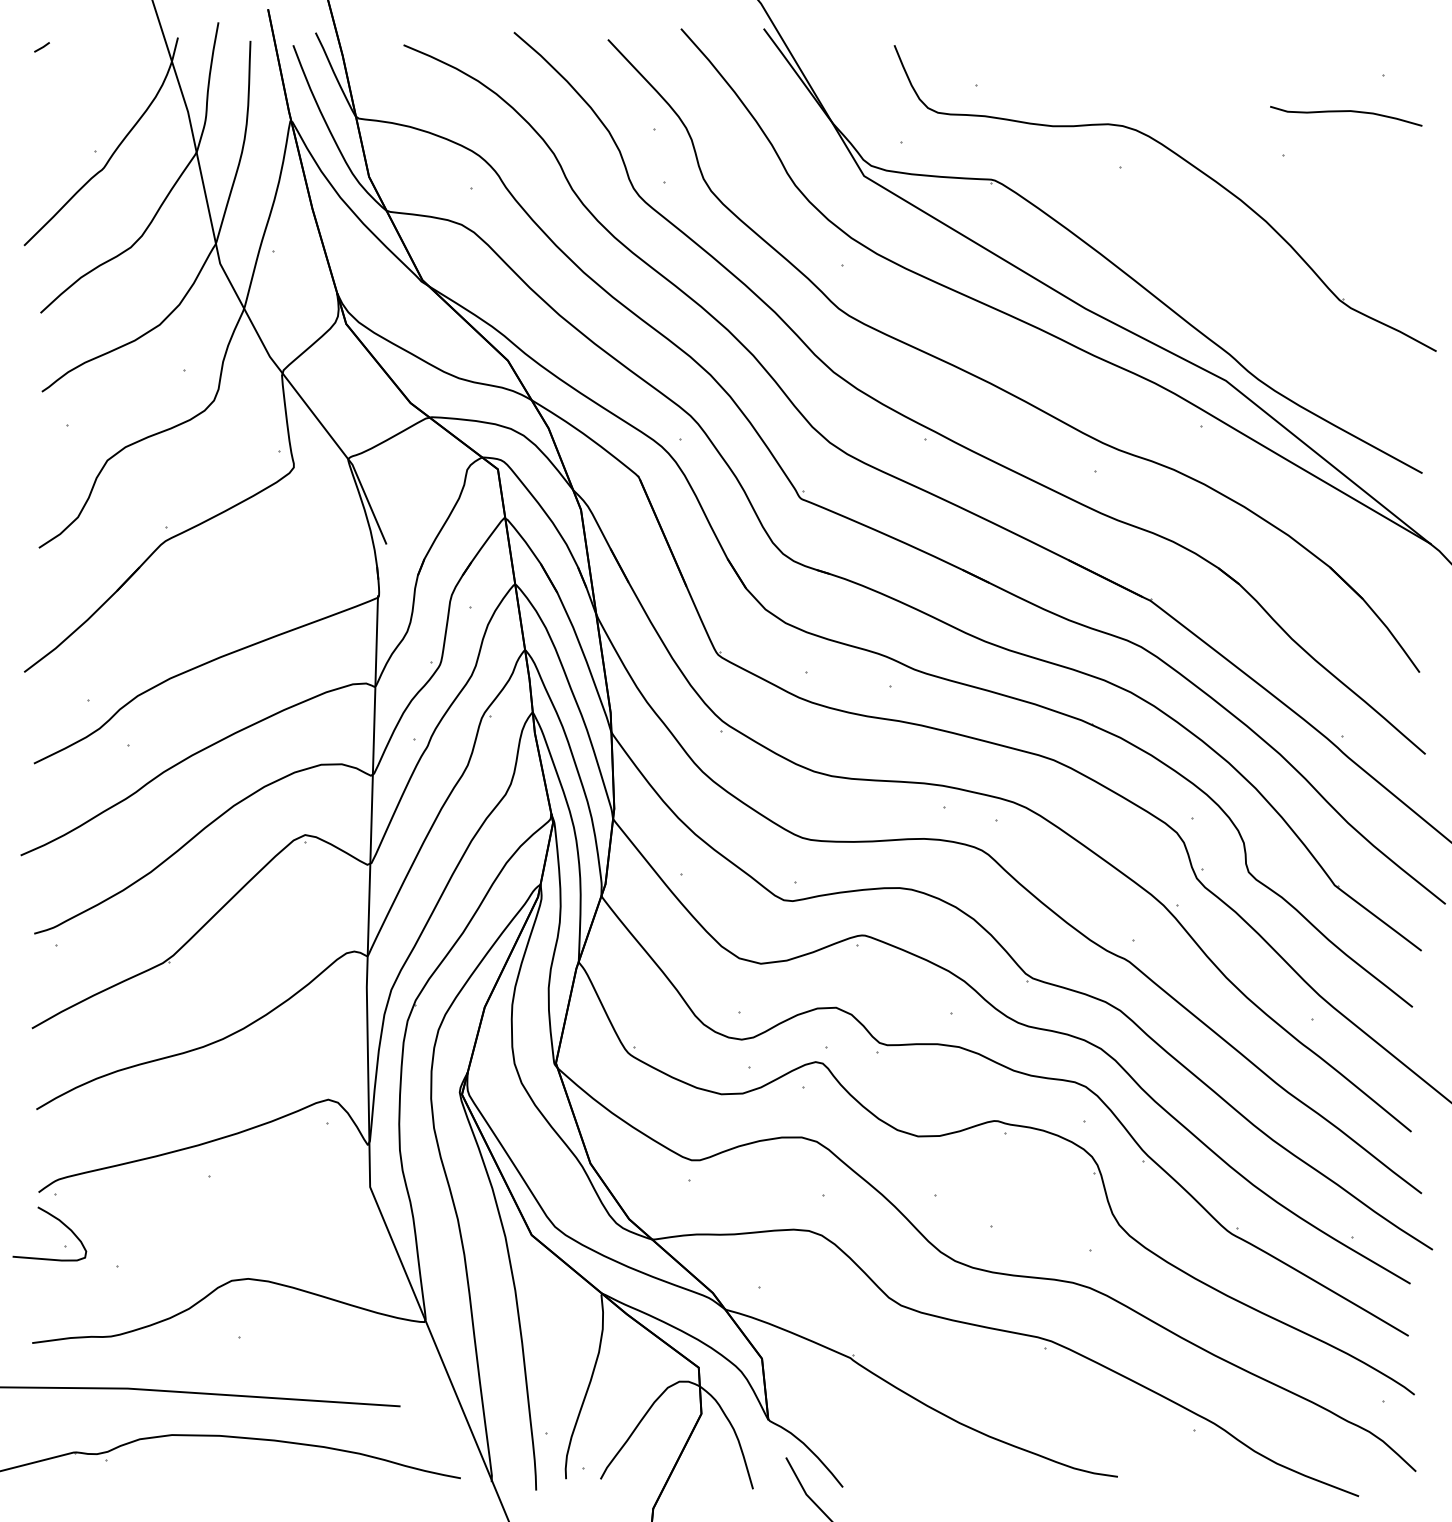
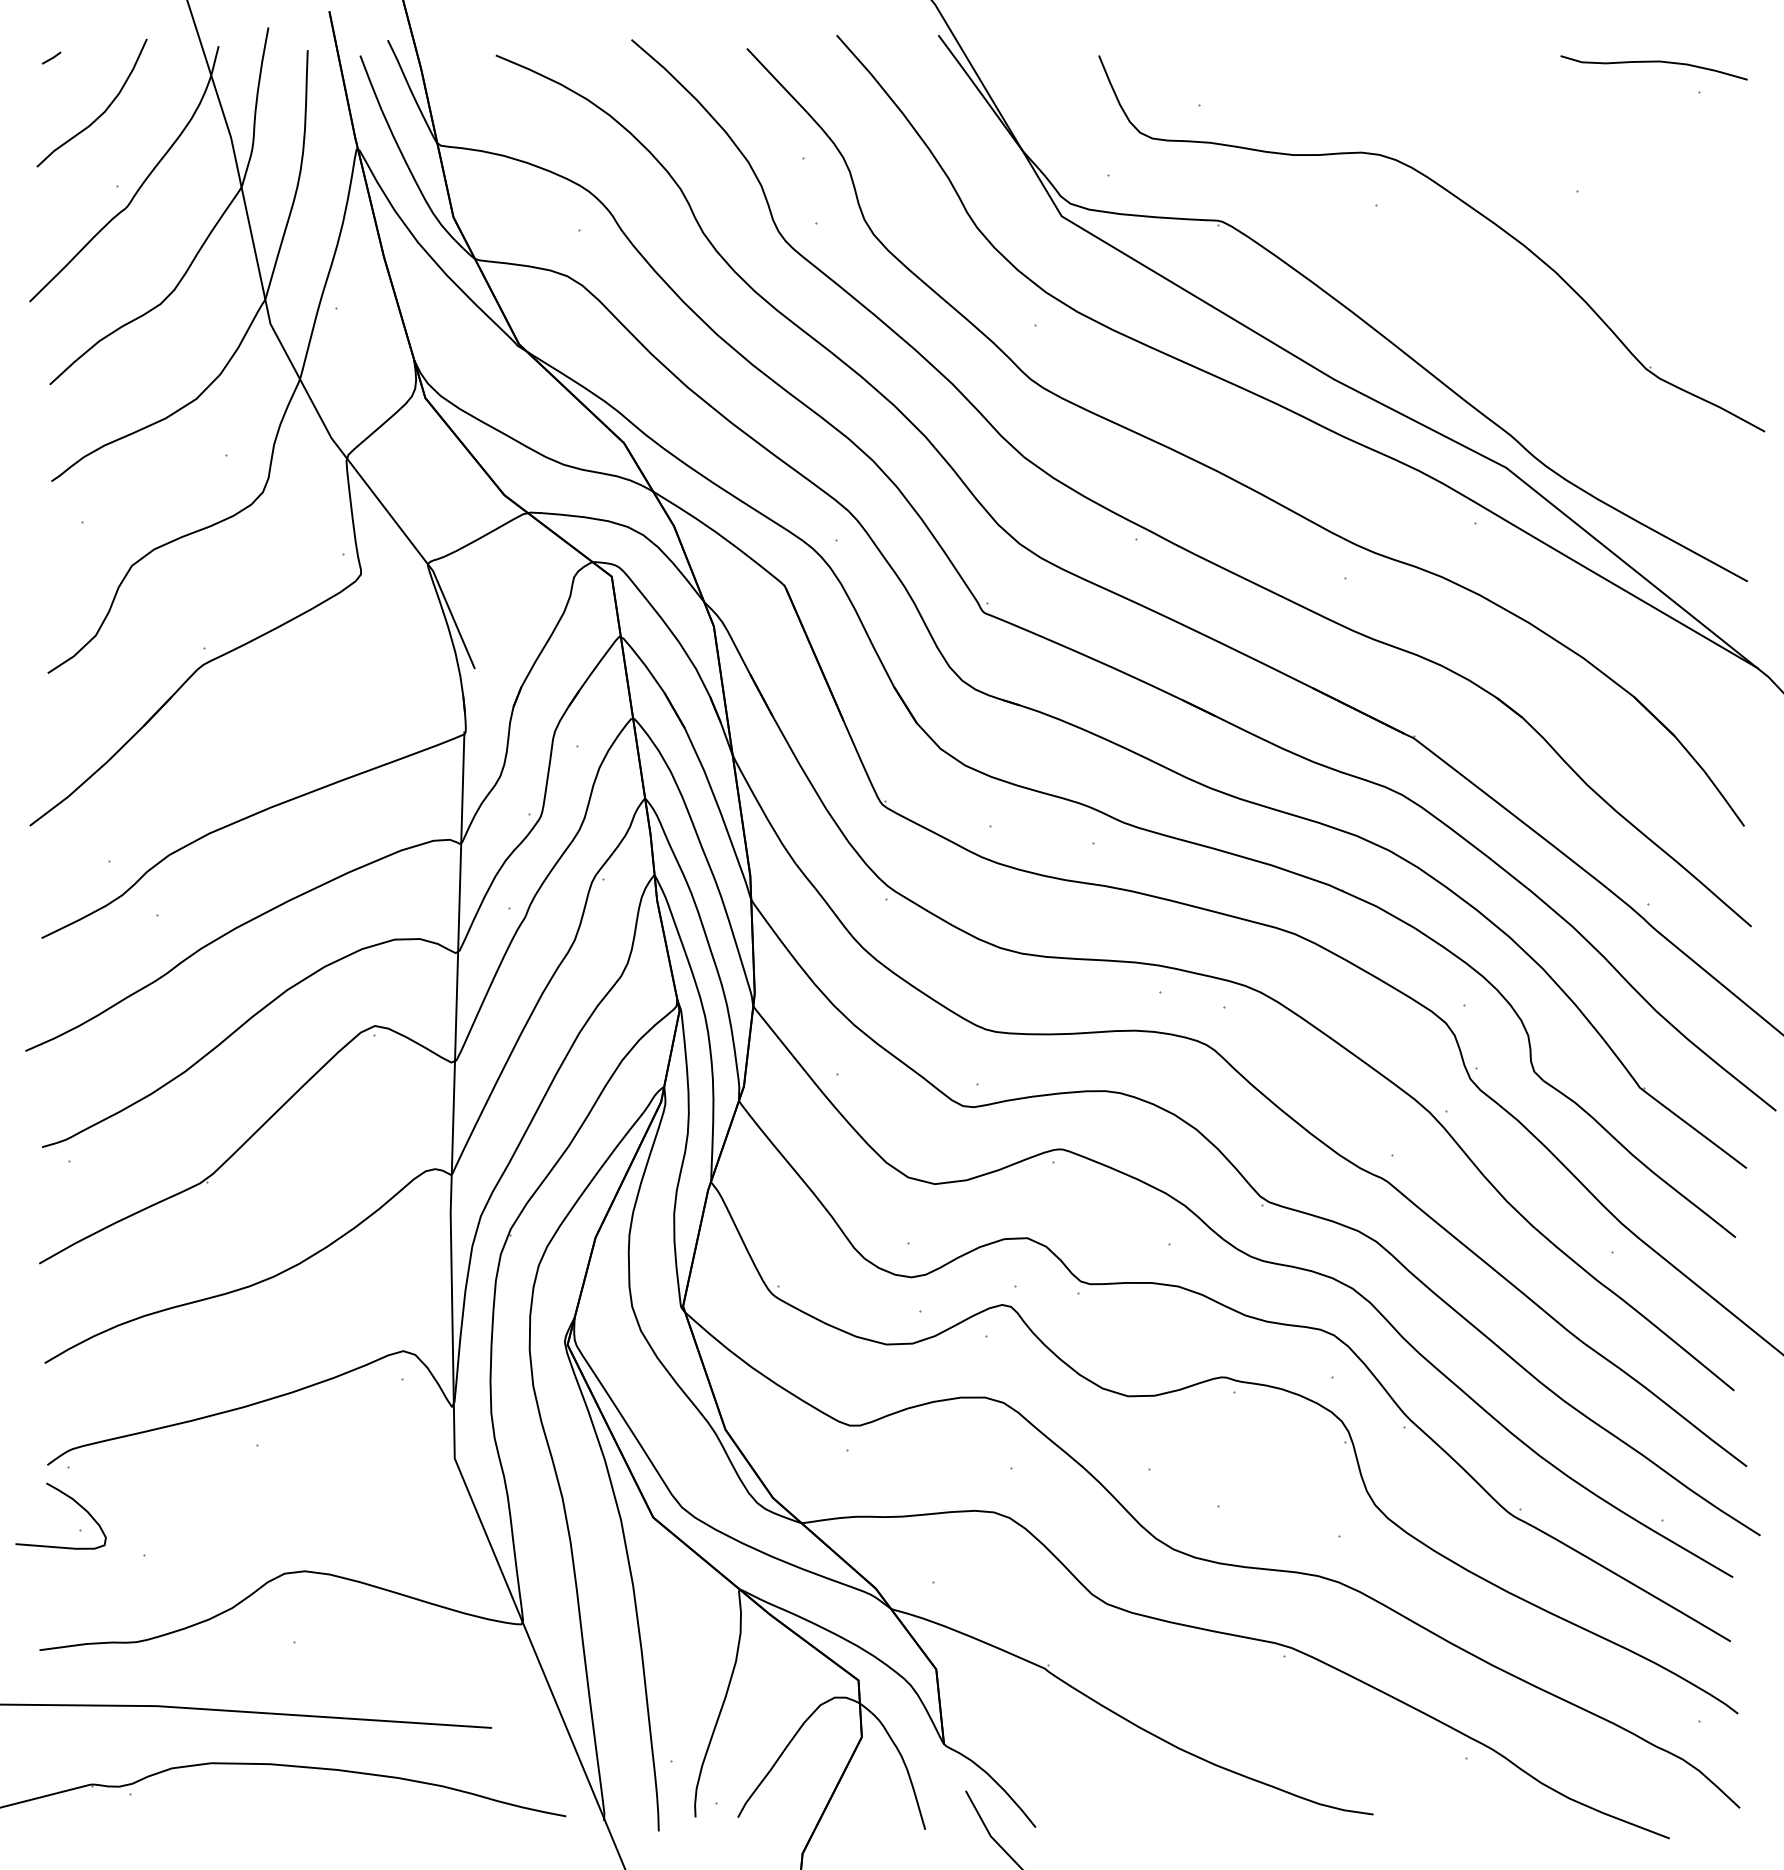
curve: (83, 91) -> (102, 112), added
curve: (1344, 112) -> (1651, 63), moved

